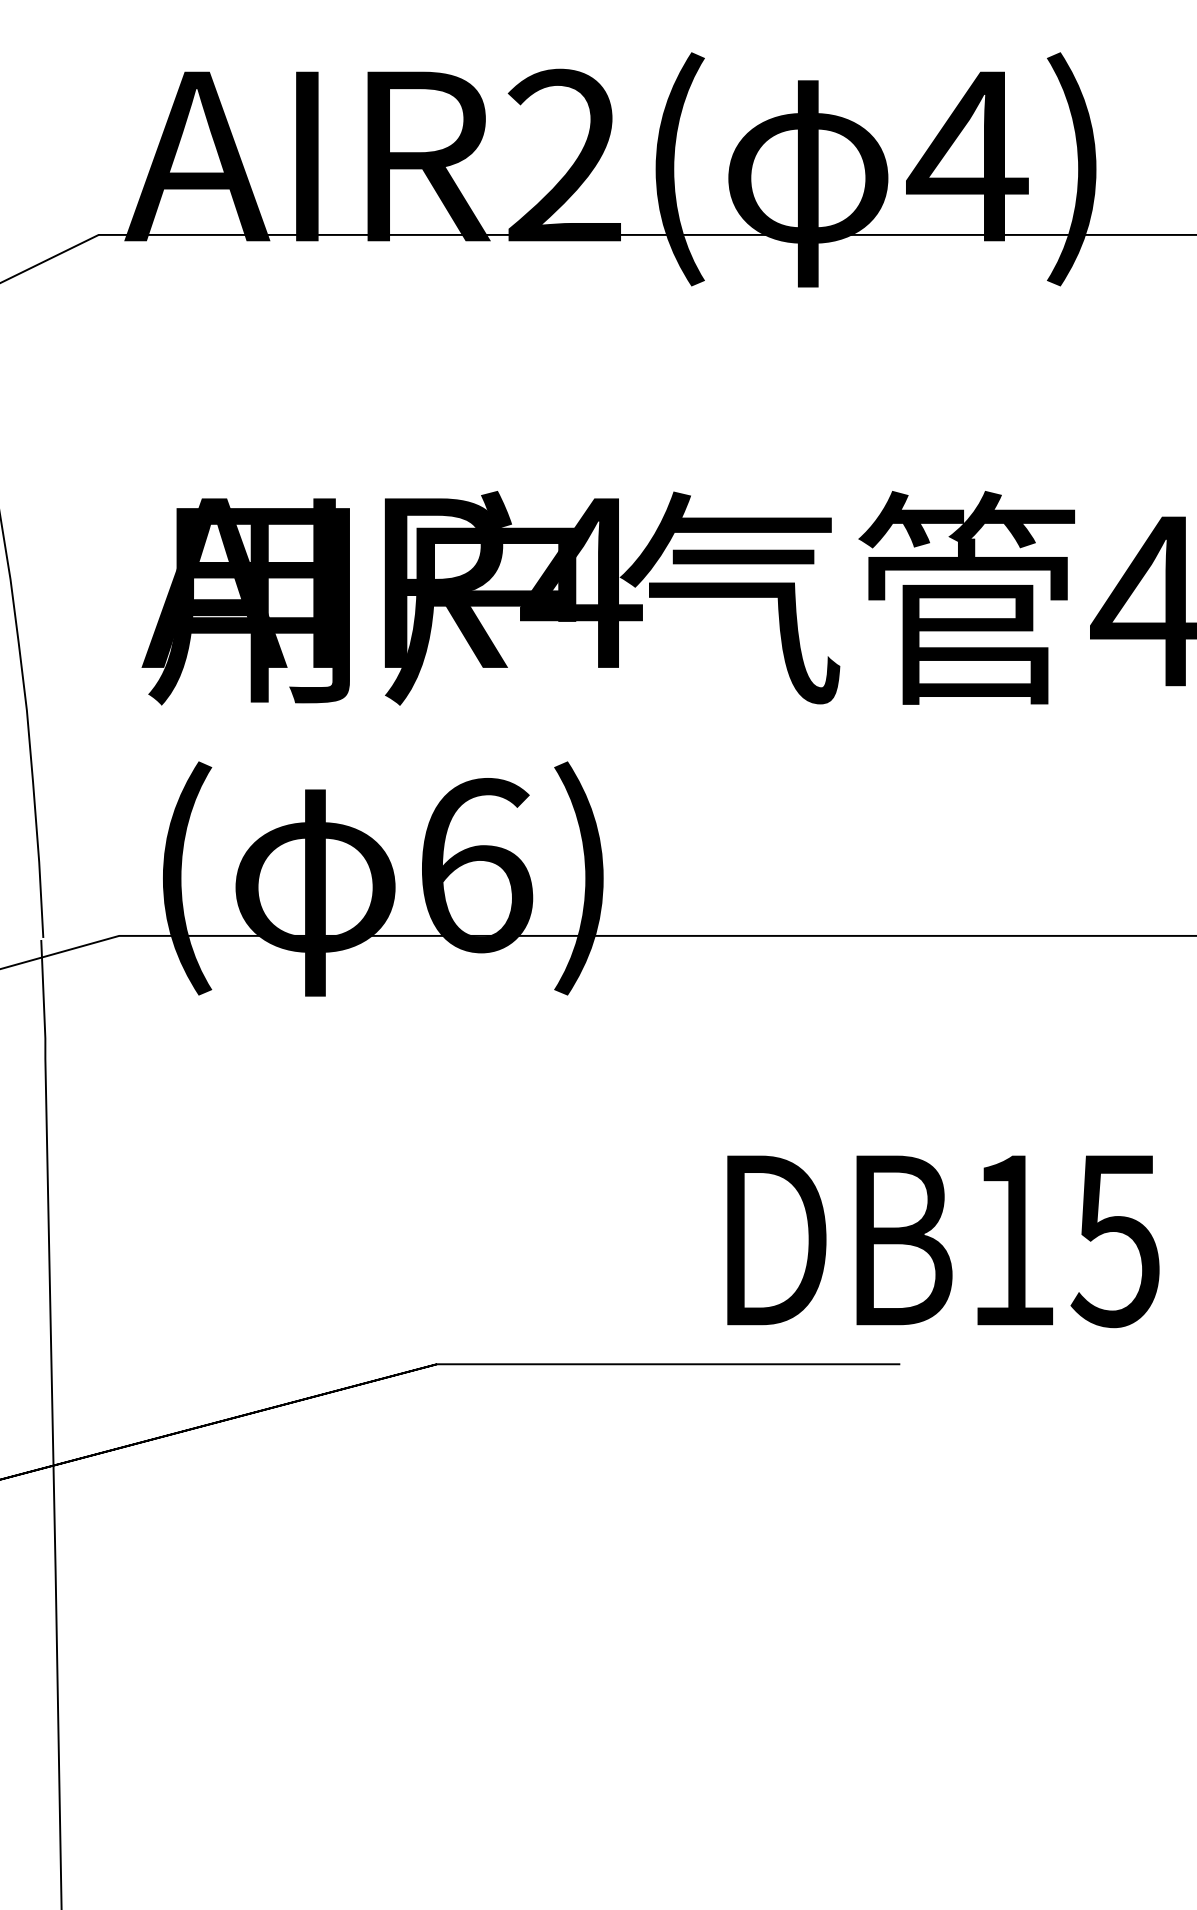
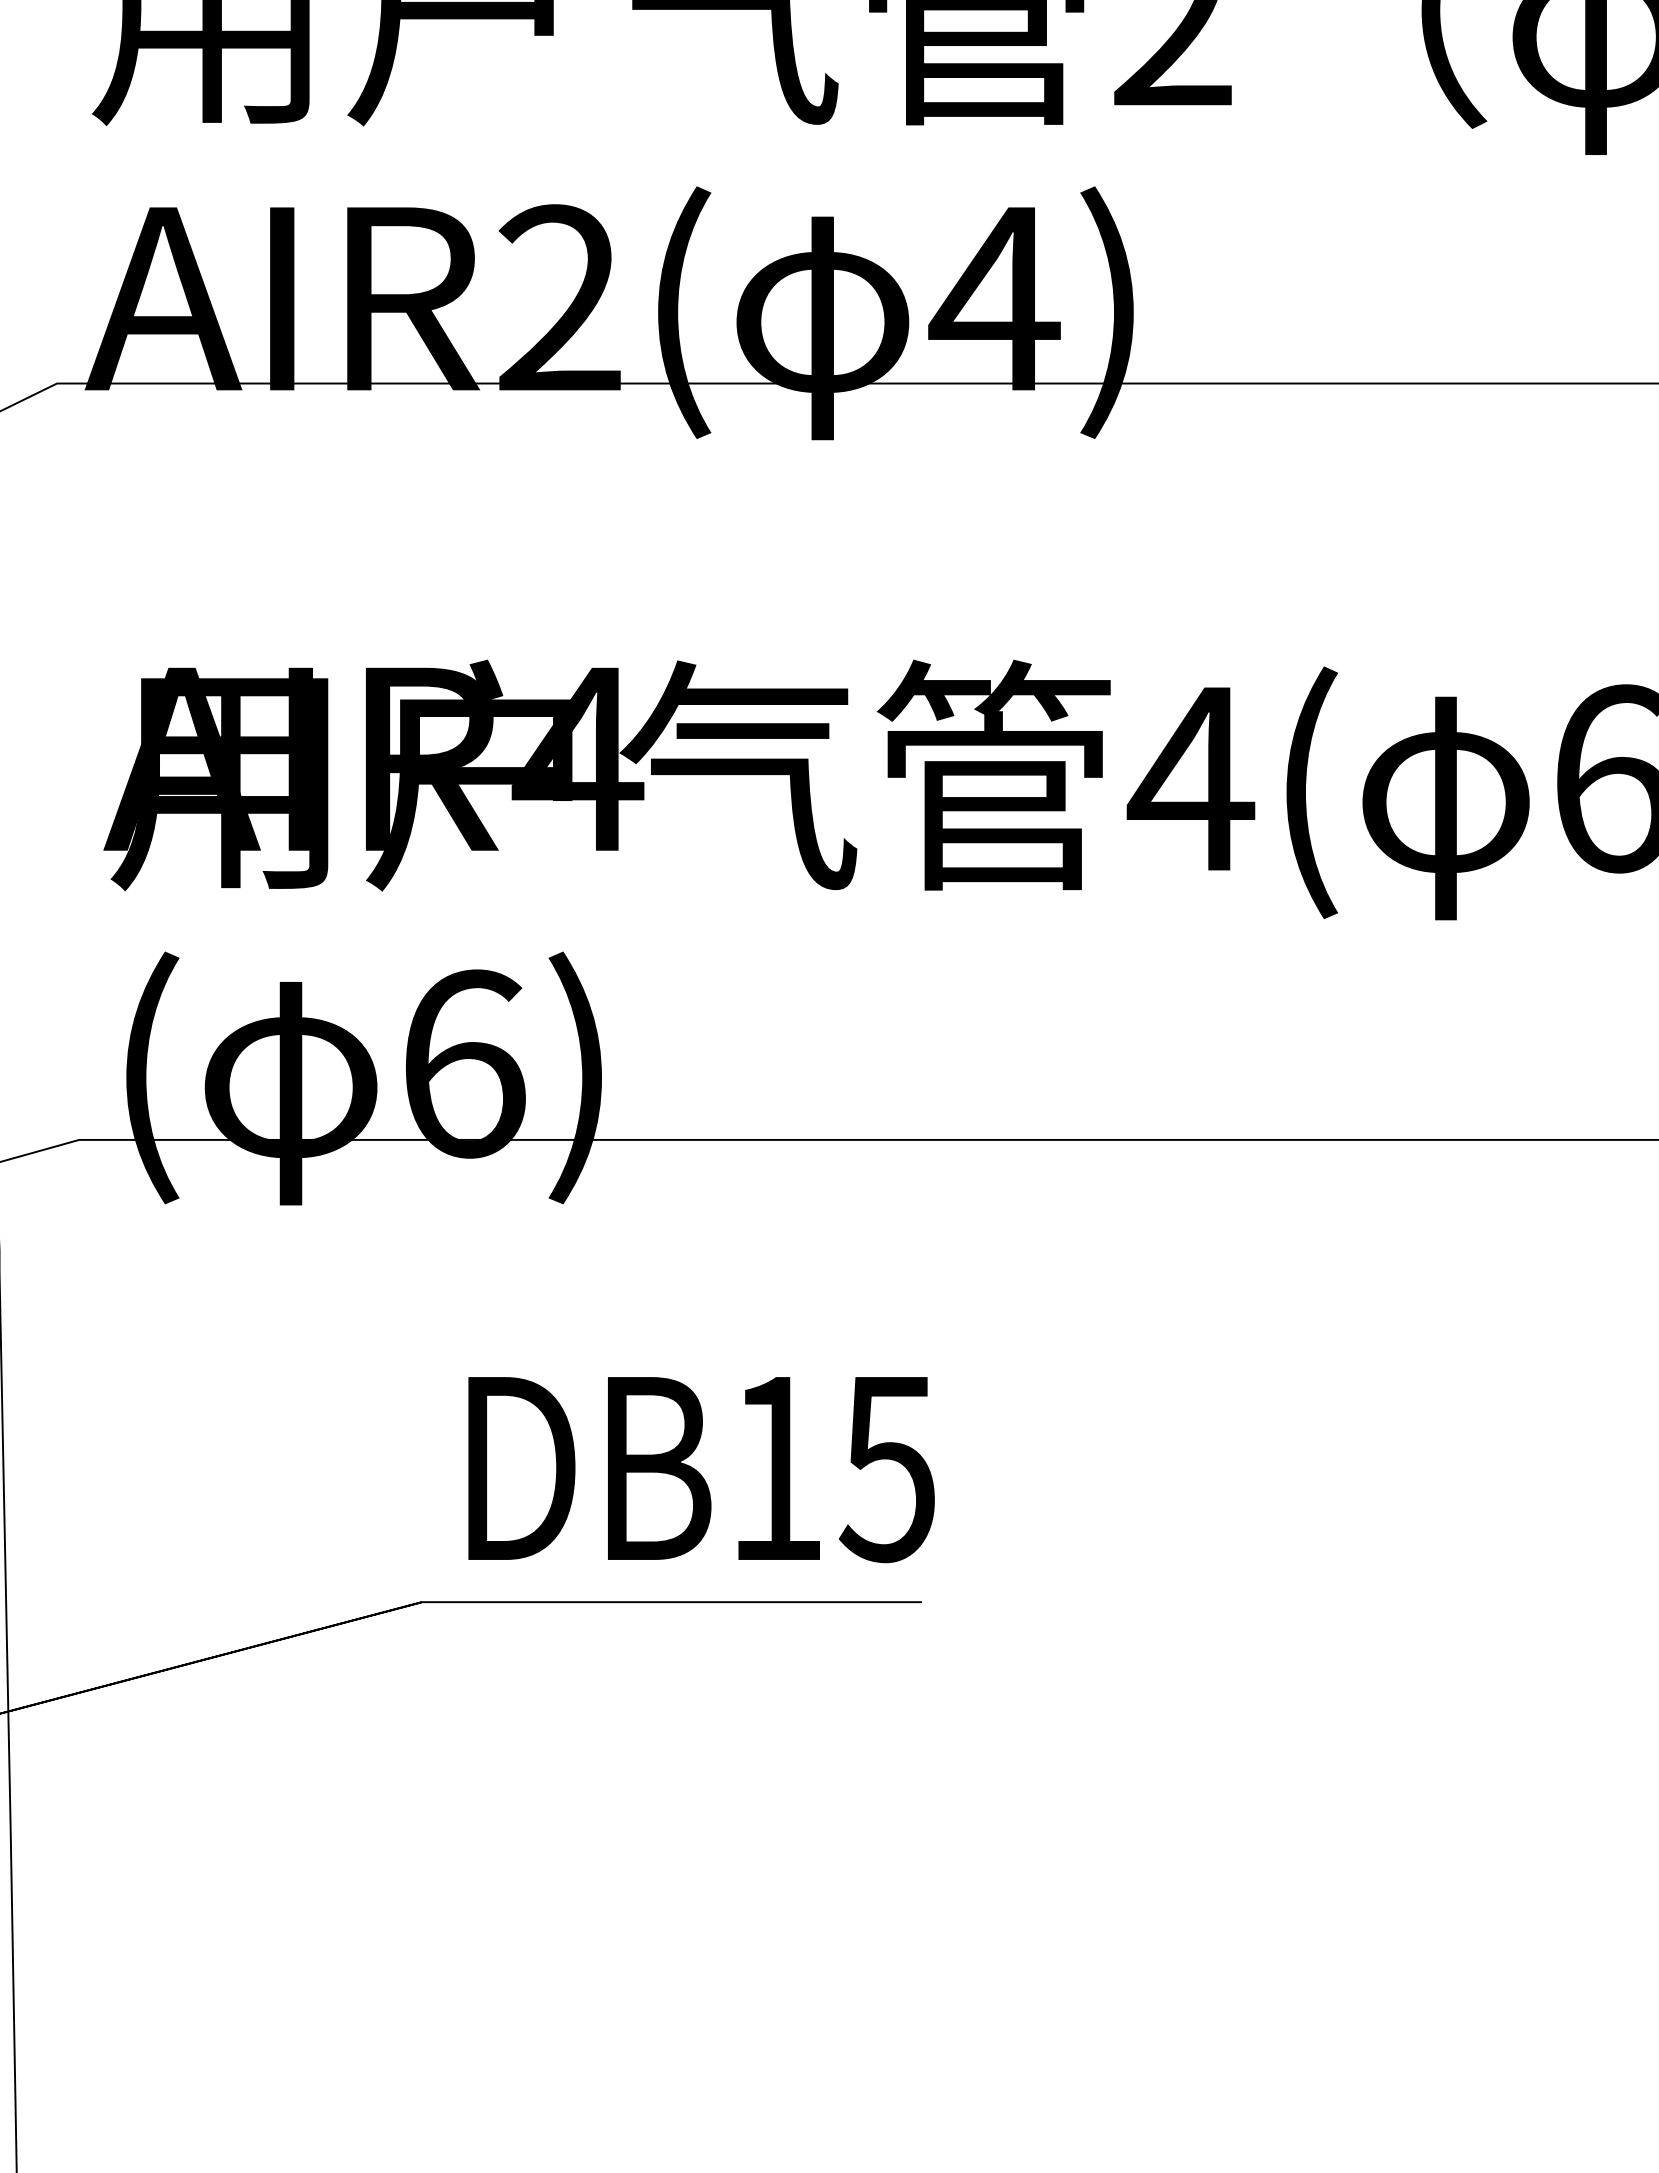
text: (943, 1242) -> (701, 1470), moved

